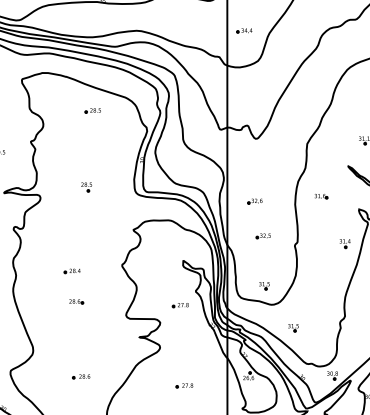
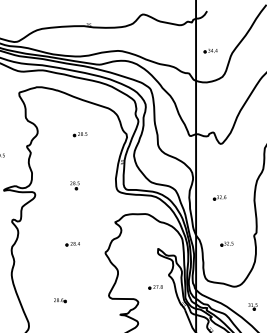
part: (92, 110) -> (79, 134), moved
part: (262, 236) -> (226, 244), moved
part: (71, 271) -> (72, 244), moved
part: (264, 286) -> (228, 270), removed
part: (76, 301) -> (60, 300), moved

